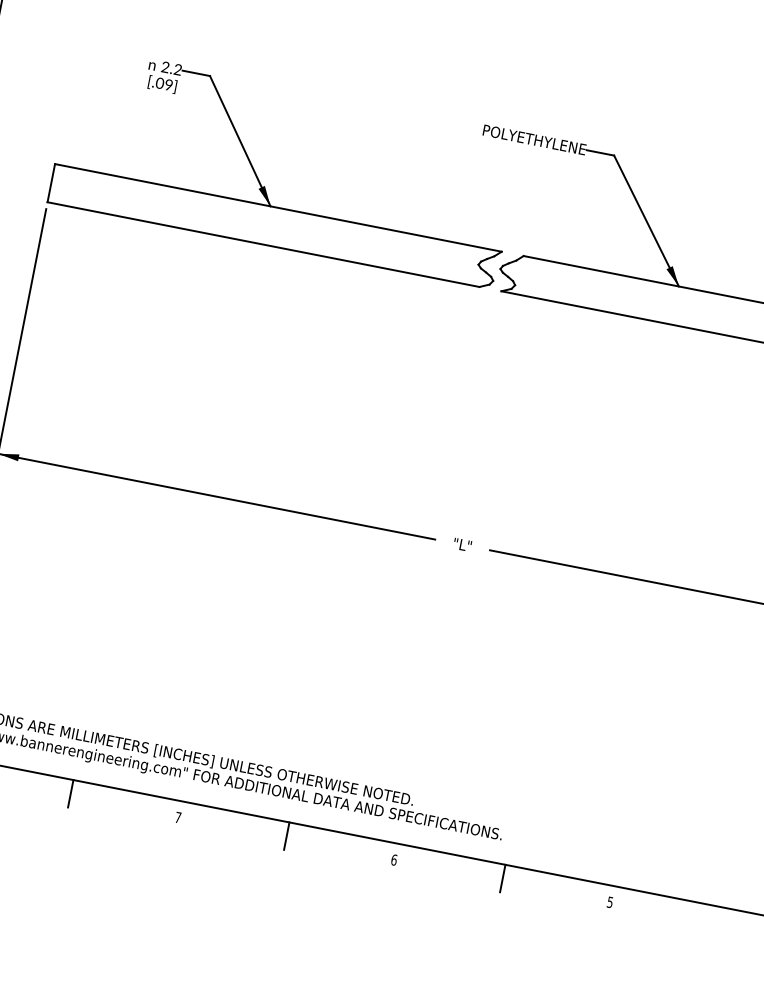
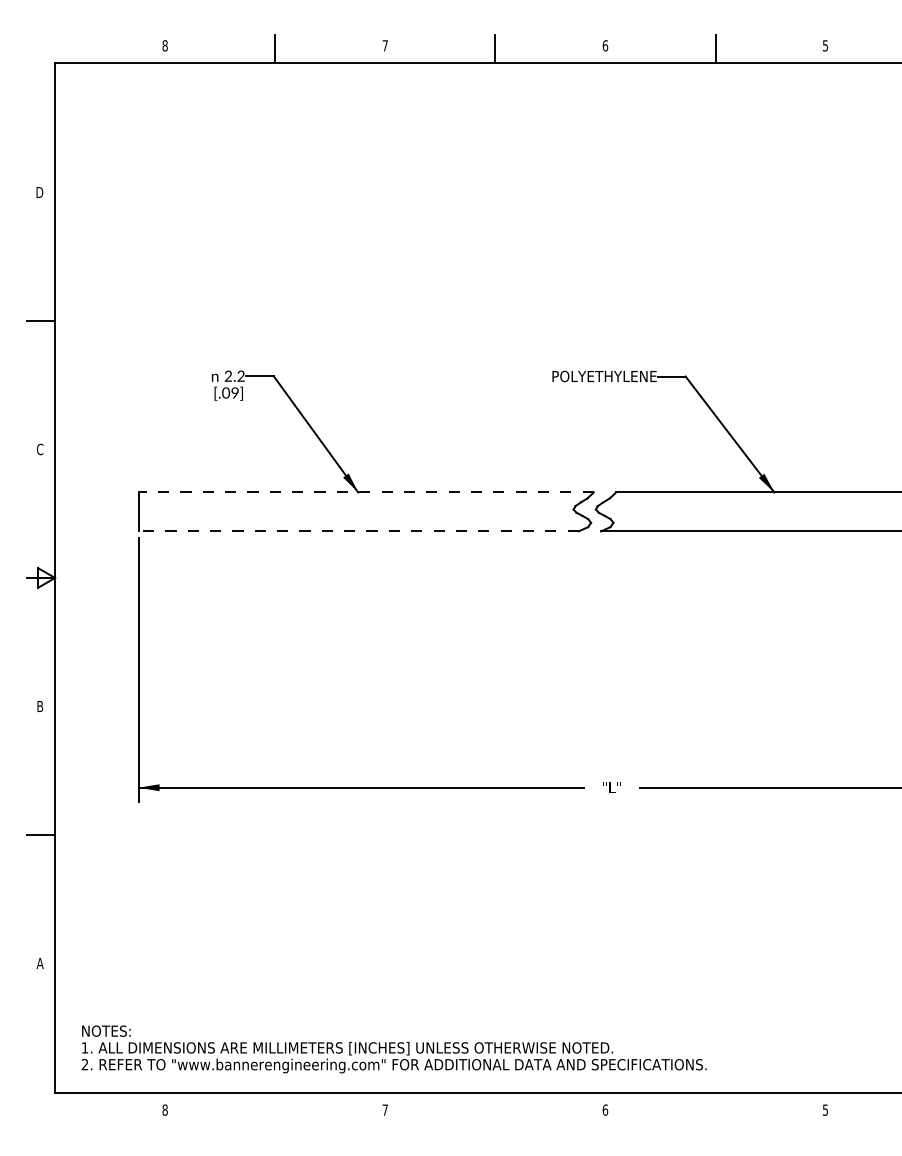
line: (278, 207) -> (366, 492), solid -> dashed
line: (263, 244) -> (358, 531), solid -> dashed
line: (70, 793) -> (275, 1107), removed
line: (286, 836) -> (495, 1107), removed
line: (502, 878) -> (715, 1107), removed

